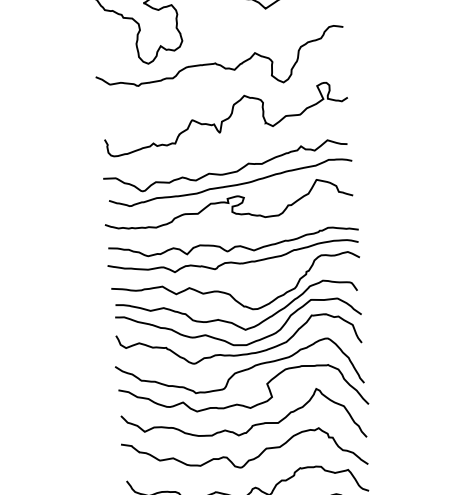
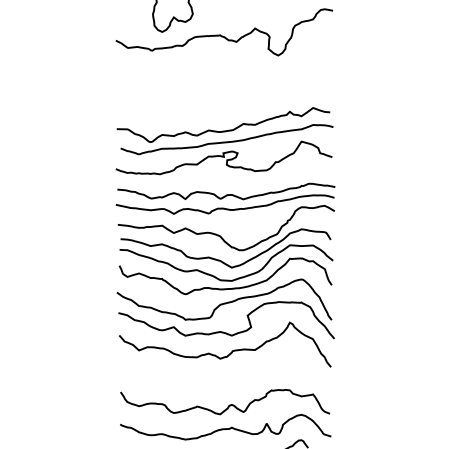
curve: (226, 119) -> (226, 84), removed
curve: (247, 460) -> (226, 380), removed

